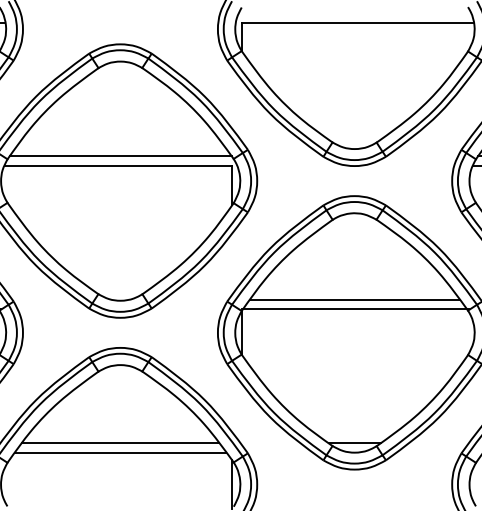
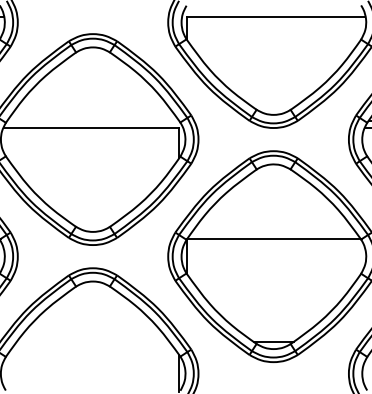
line: (120, 156) -> (93, 120), removed
line: (354, 299) -> (273, 230), removed
line: (120, 443) -> (93, 342), removed
line: (120, 452) -> (93, 348), removed

